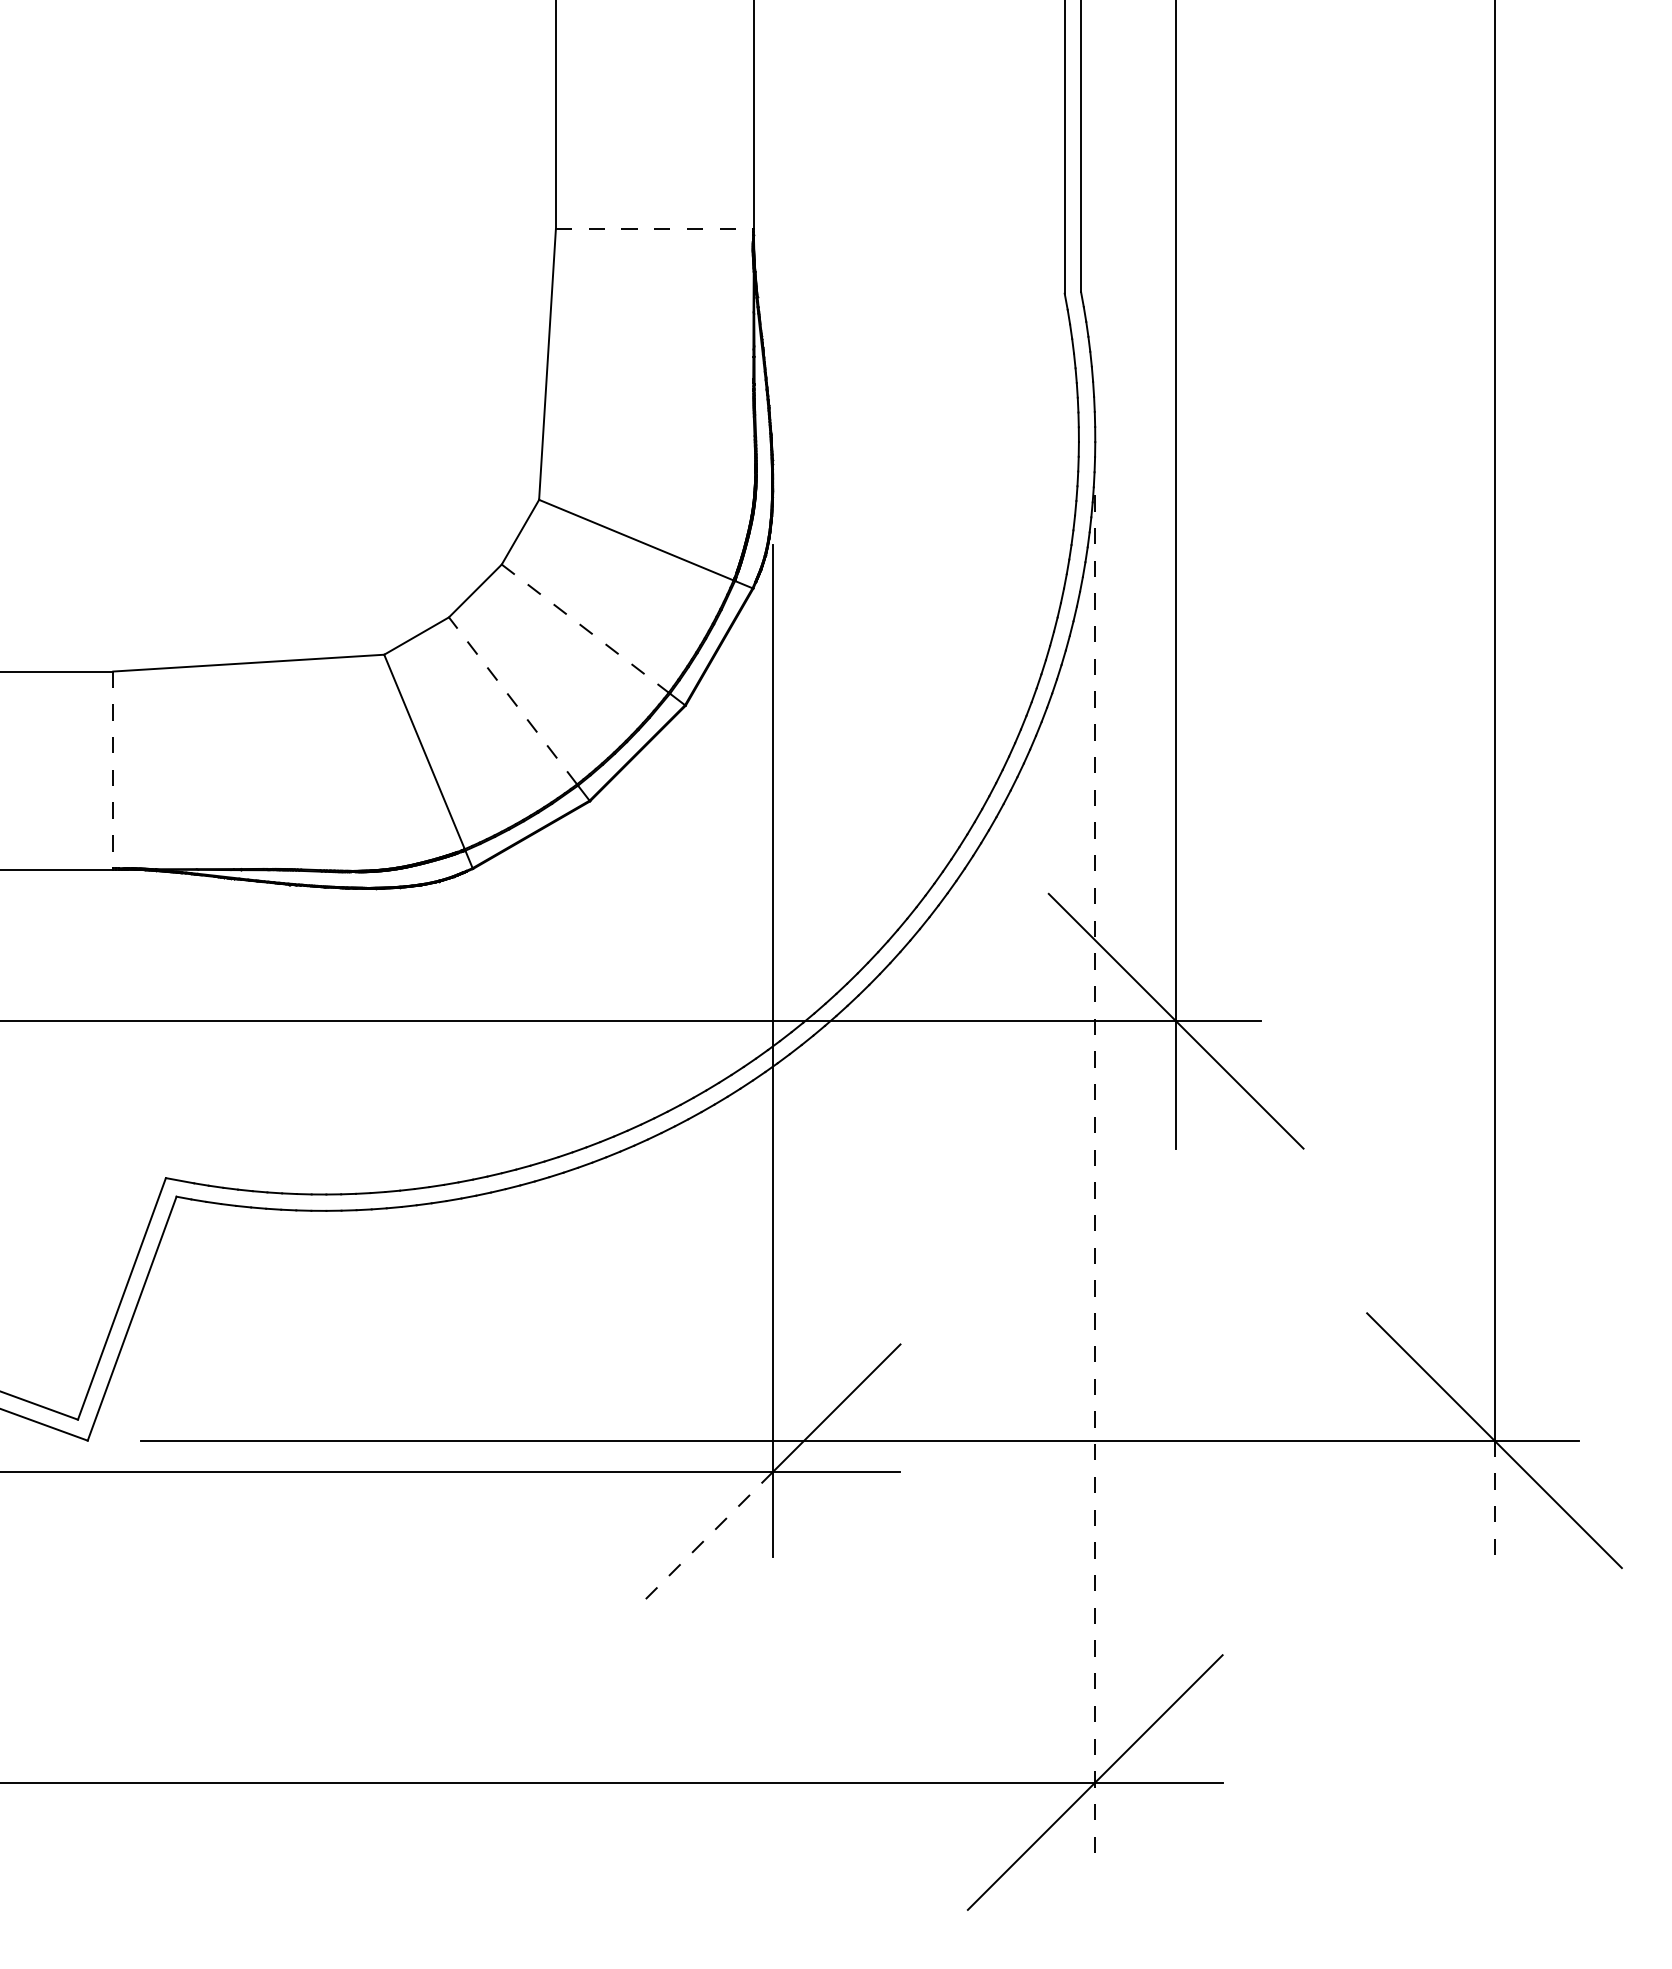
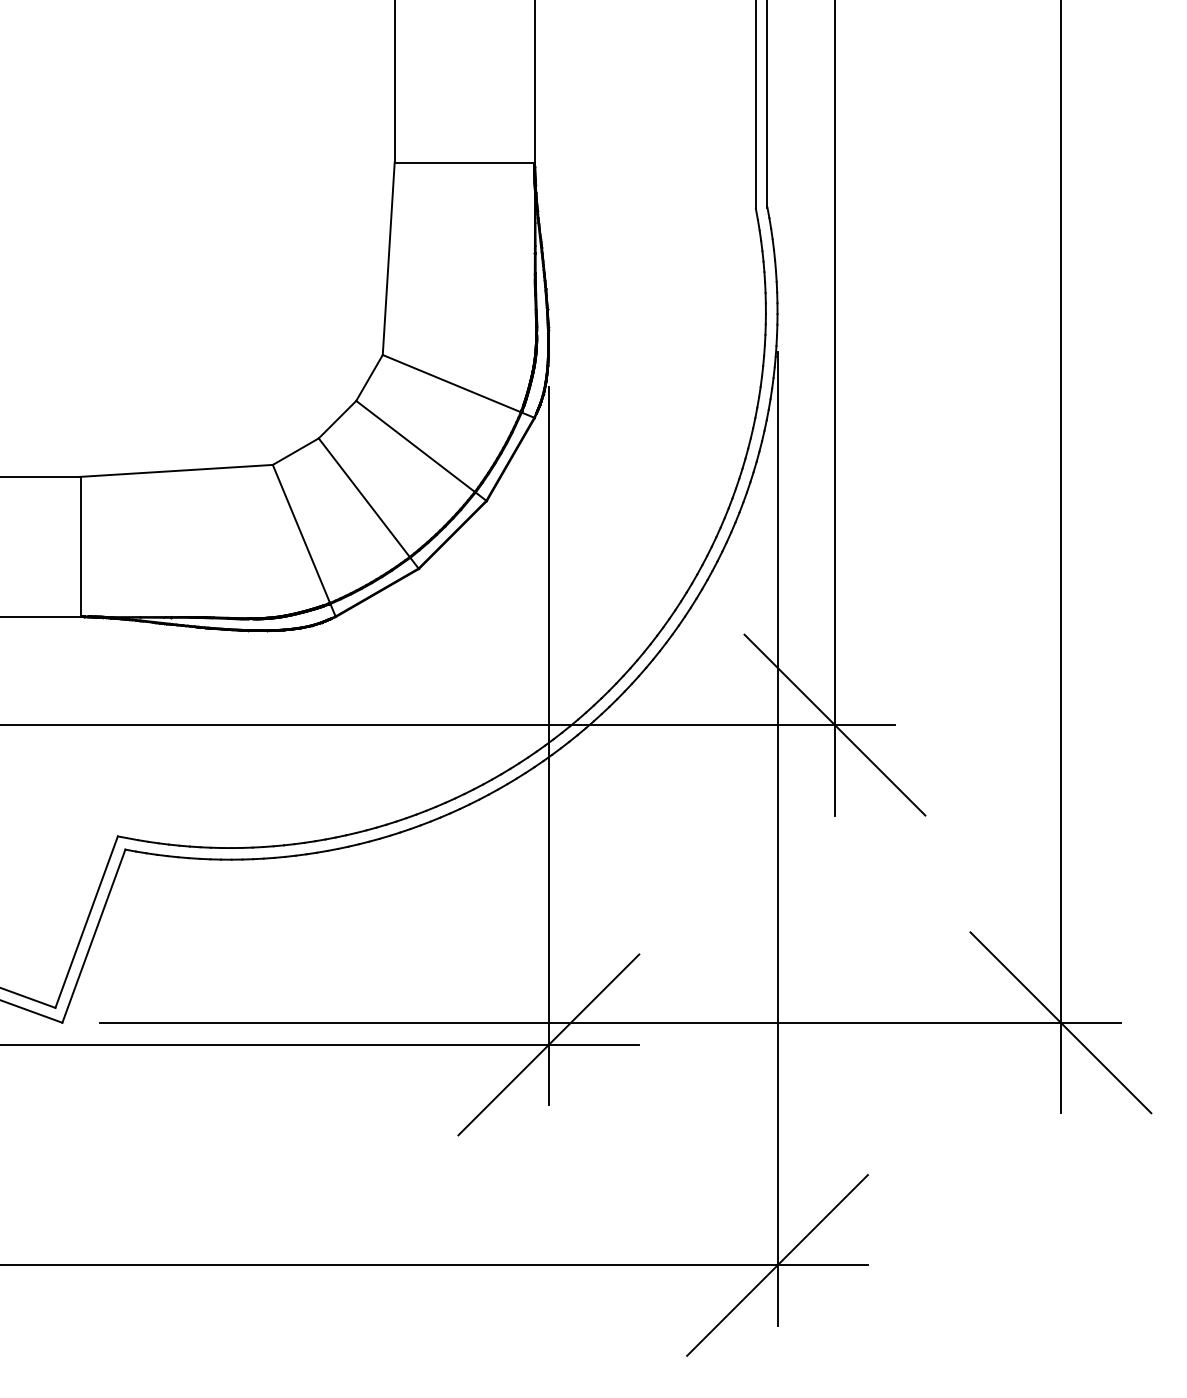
line: (654, 228) -> (464, 162), dashed -> solid
line: (585, 628) -> (415, 446), dashed -> solid
line: (512, 700) -> (363, 497), dashed -> solid
line: (113, 770) -> (80, 547), dashed -> solid
line: (1095, 1181) -> (777, 838), dashed -> solid
line: (1494, 1504) -> (1060, 1068), dashed -> solid
line: (709, 1535) -> (503, 1090), dashed -> solid

